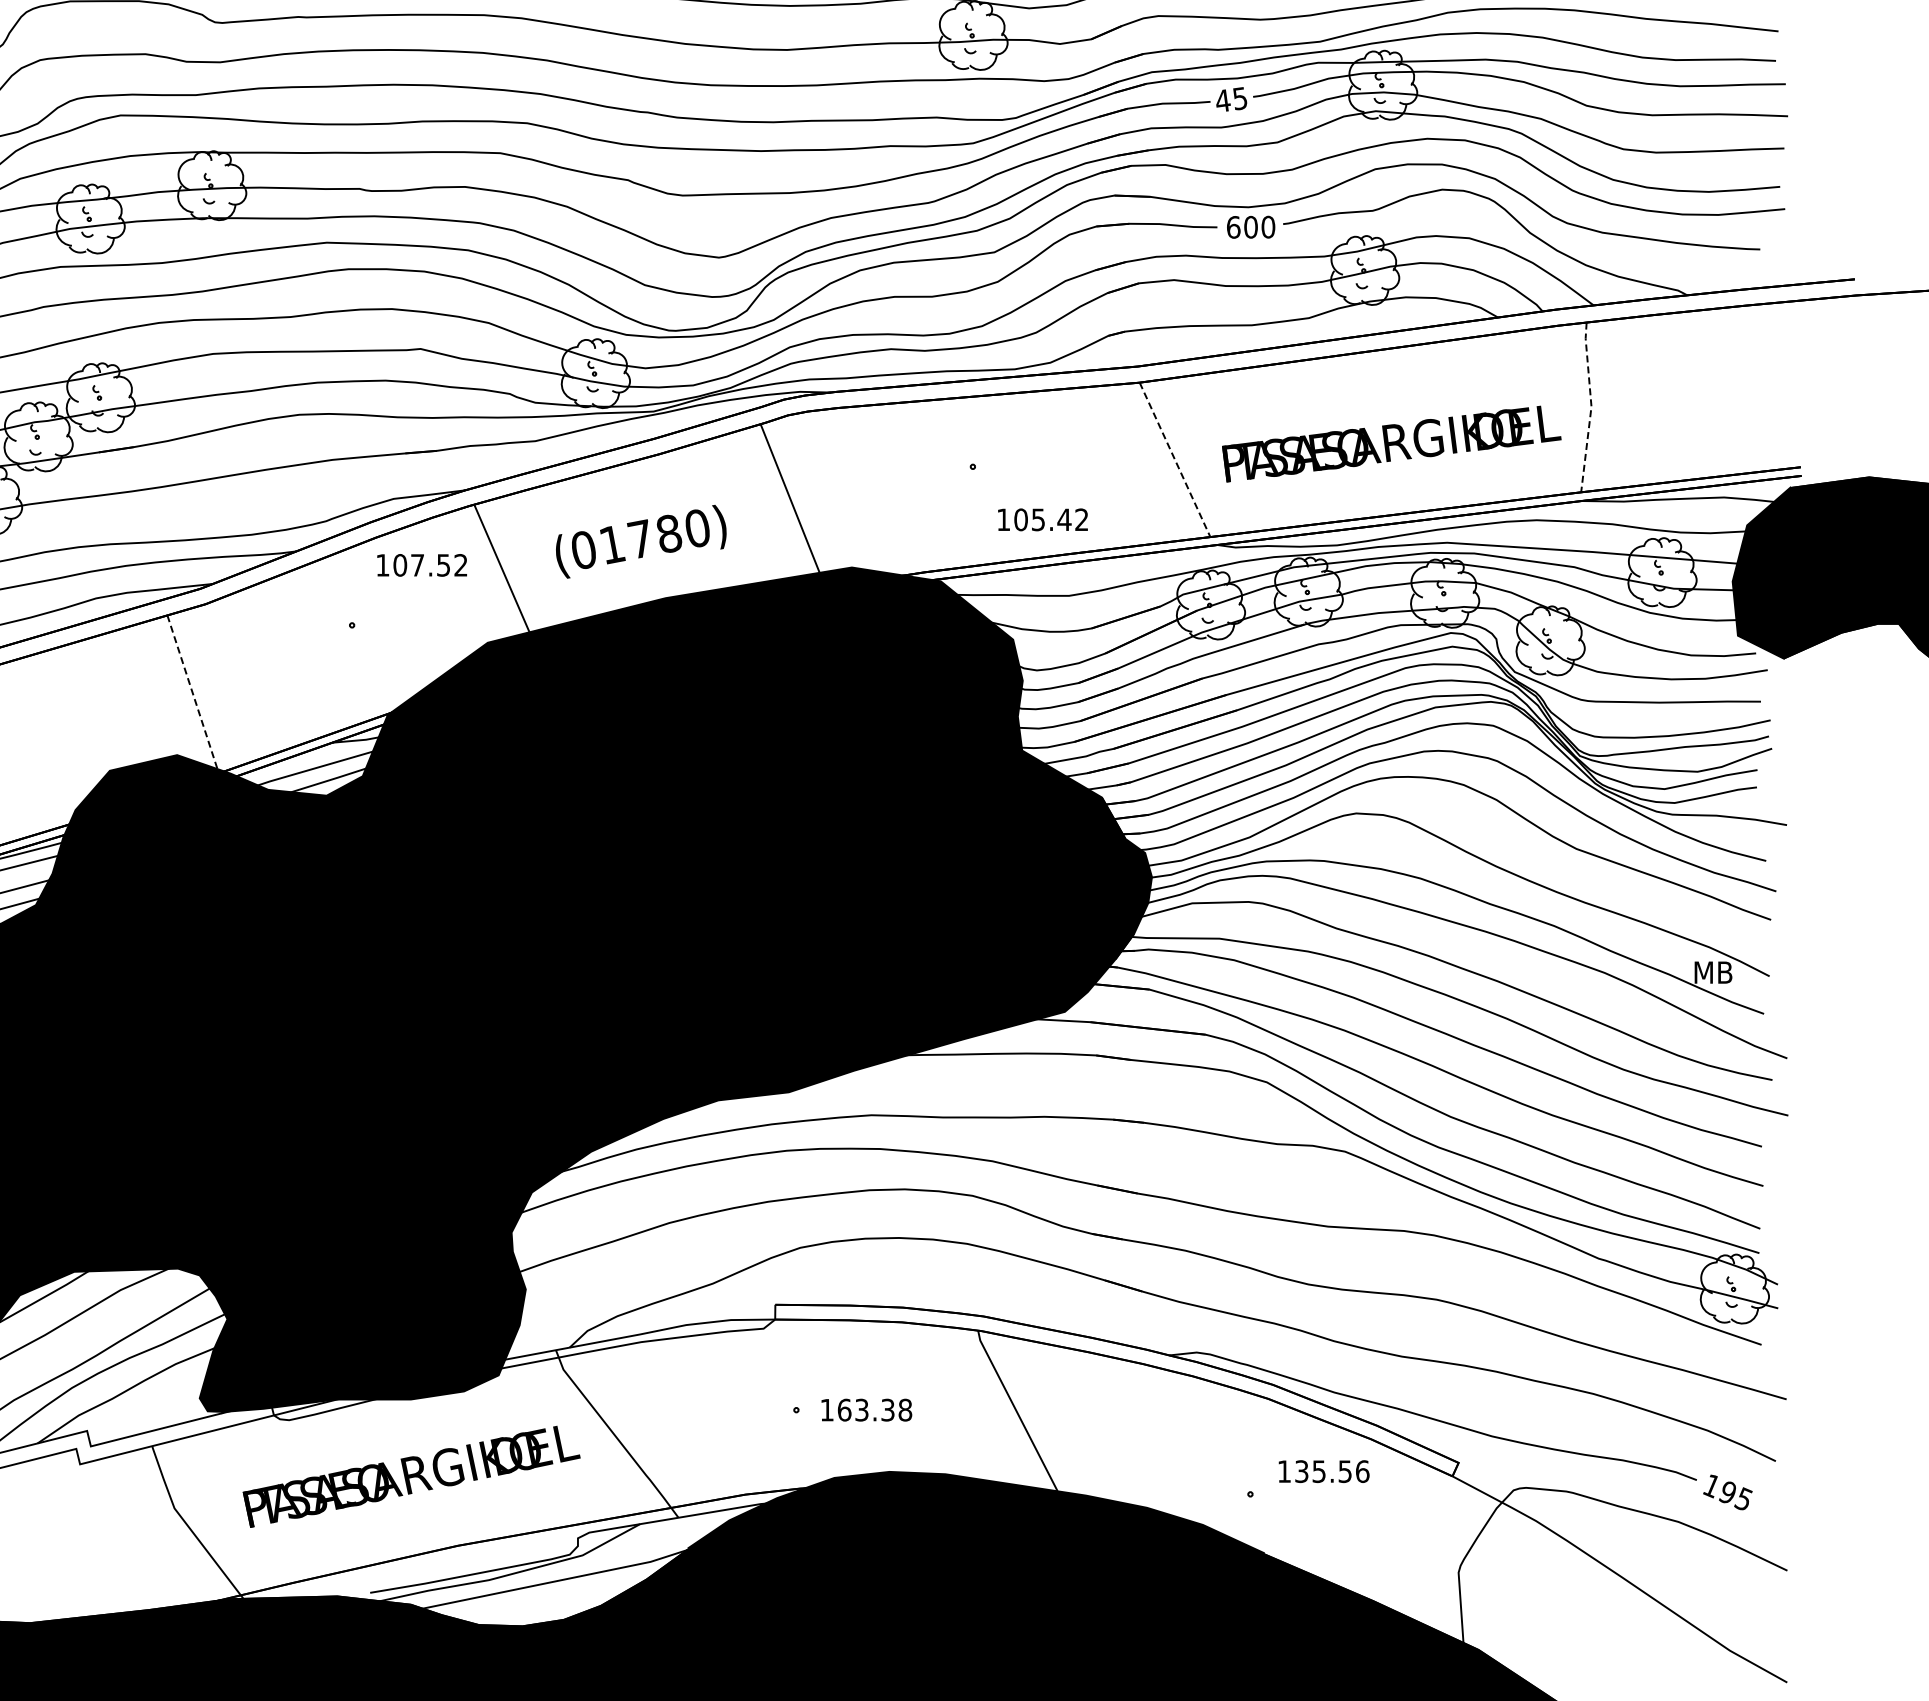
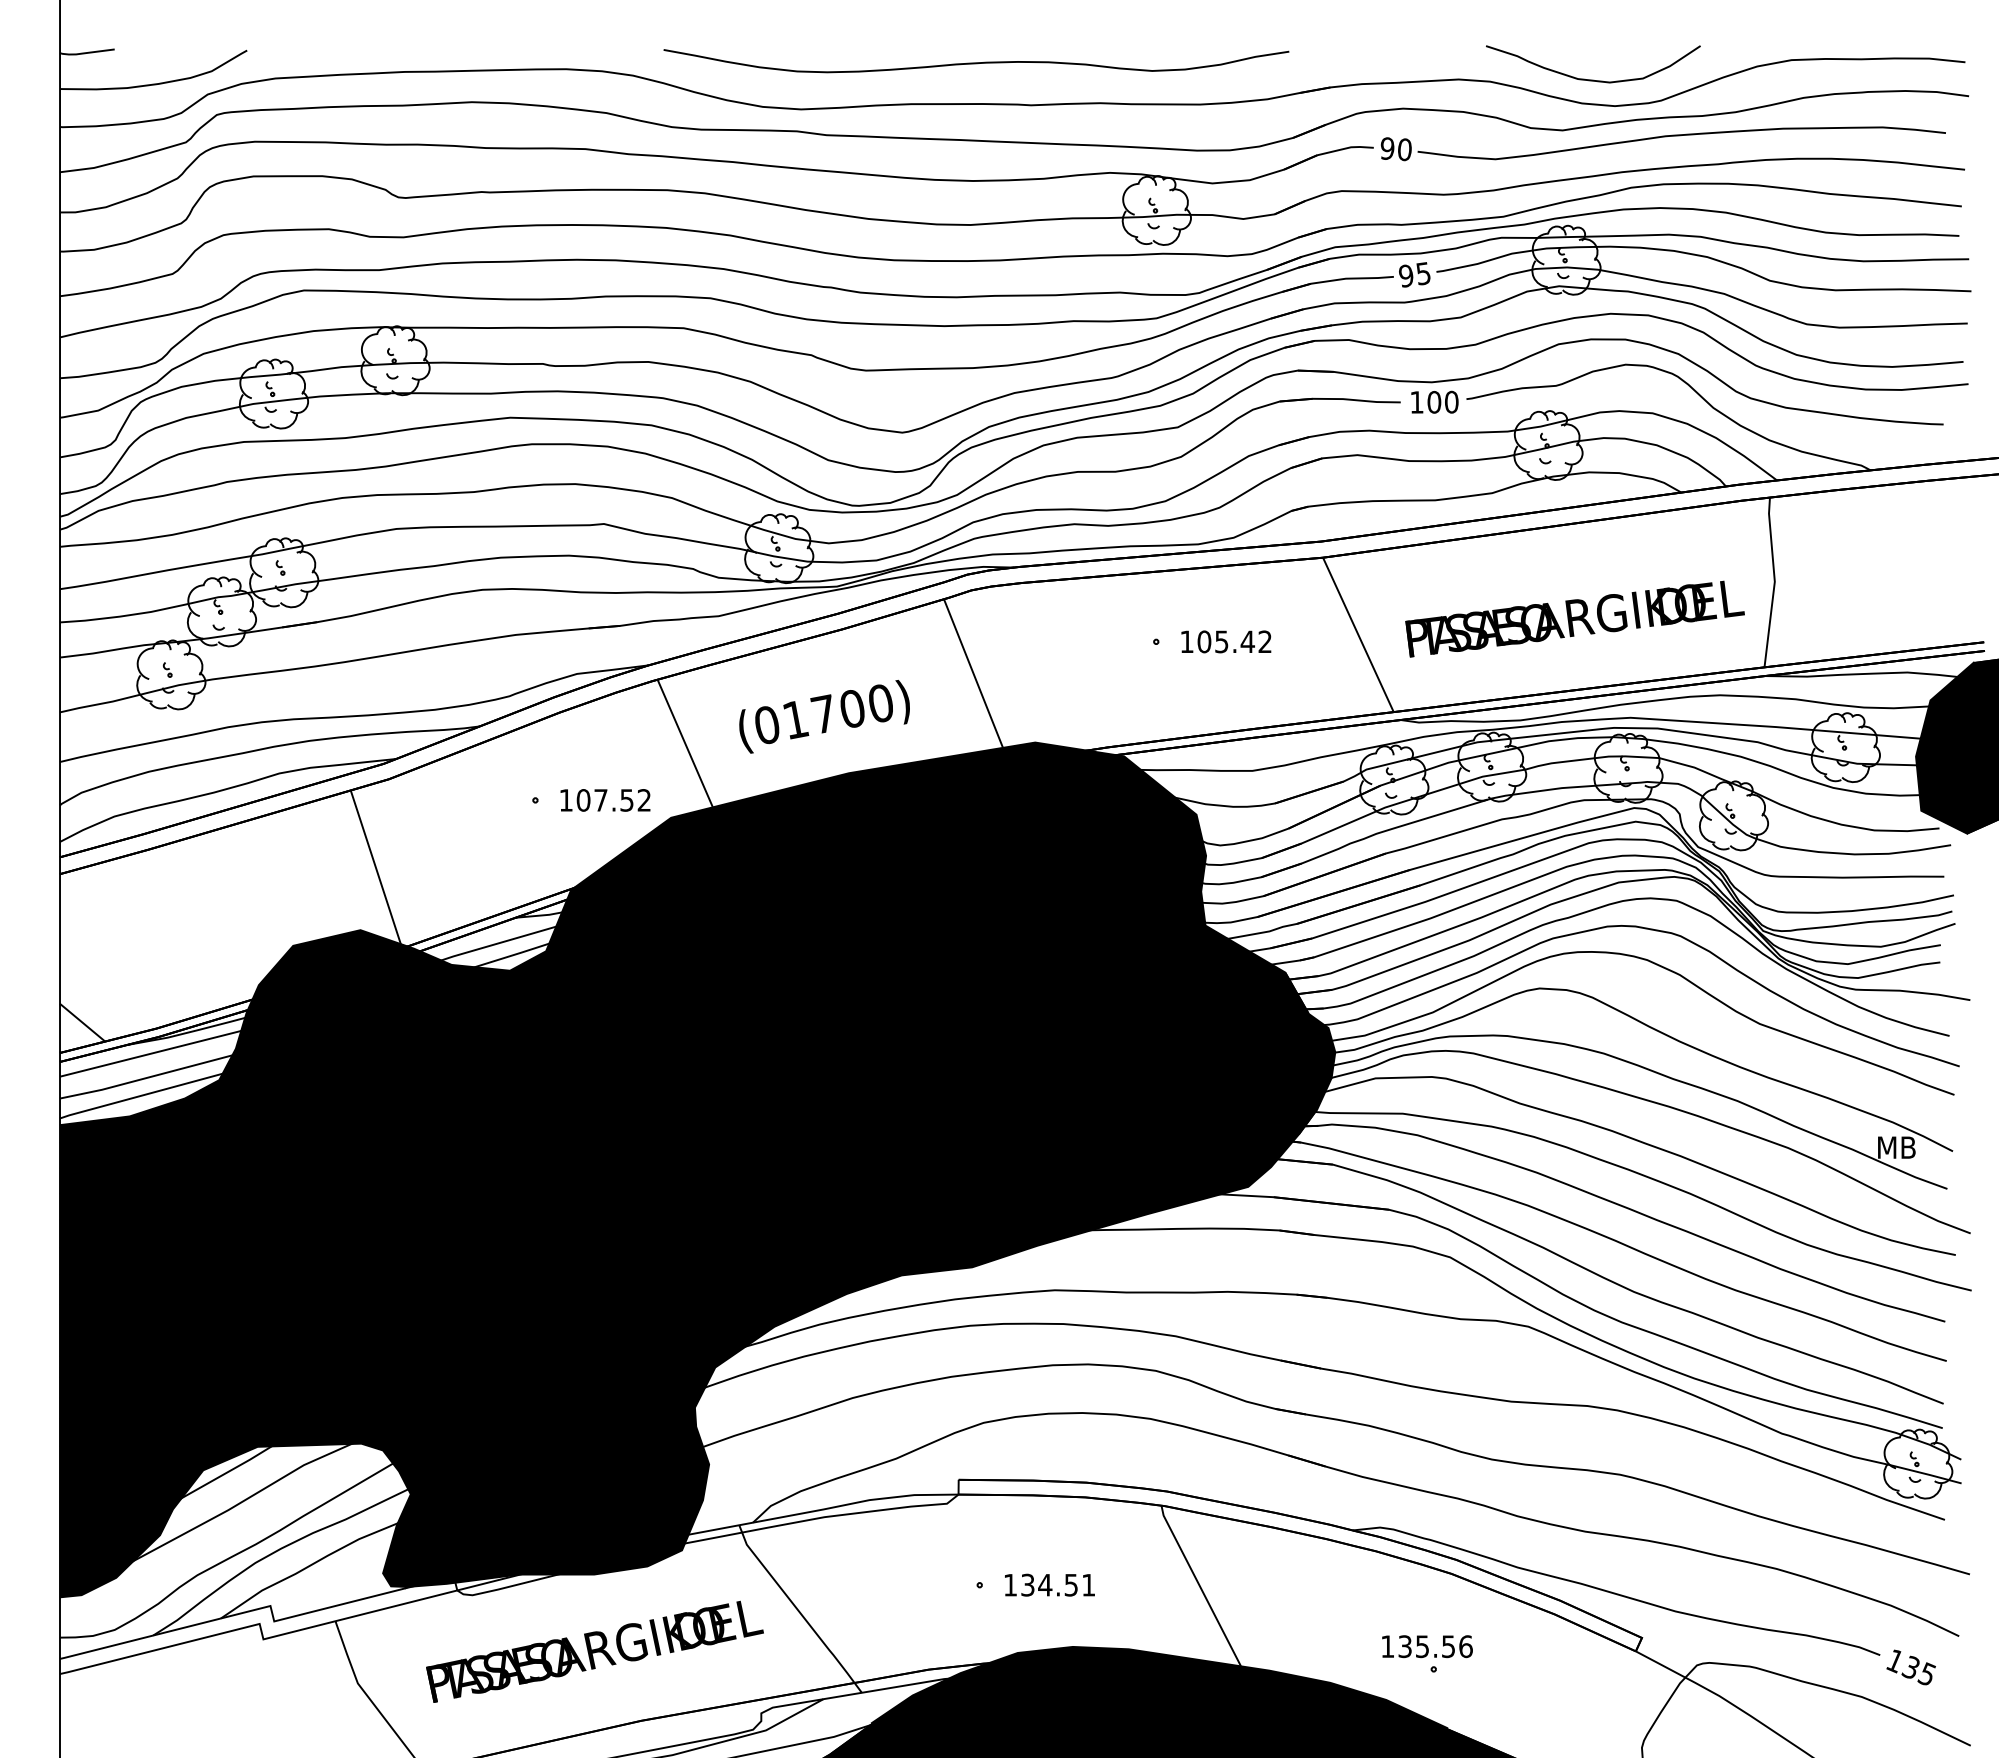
text: (1223, 100) -> (1406, 275), 45 -> 95
text: (1233, 227) -> (1416, 402), 600 -> 100
line: (1591, 406) -> (1774, 581), dashed -> solid
line: (1175, 459) -> (1358, 634), dashed -> solid
text: (1043, 519) -> (1226, 641), moved
text: (669, 533) -> (852, 708), (01780) -> (01700)
text: (422, 565) -> (605, 800), moved
line: (195, 699) -> (378, 874), dashed -> solid
text: (875, 1409) -> (1058, 1584), 163.38 -> 134.51
text: (1324, 1471) -> (1427, 1646), moved
text: (1727, 1491) -> (1910, 1666), 195 -> 135

